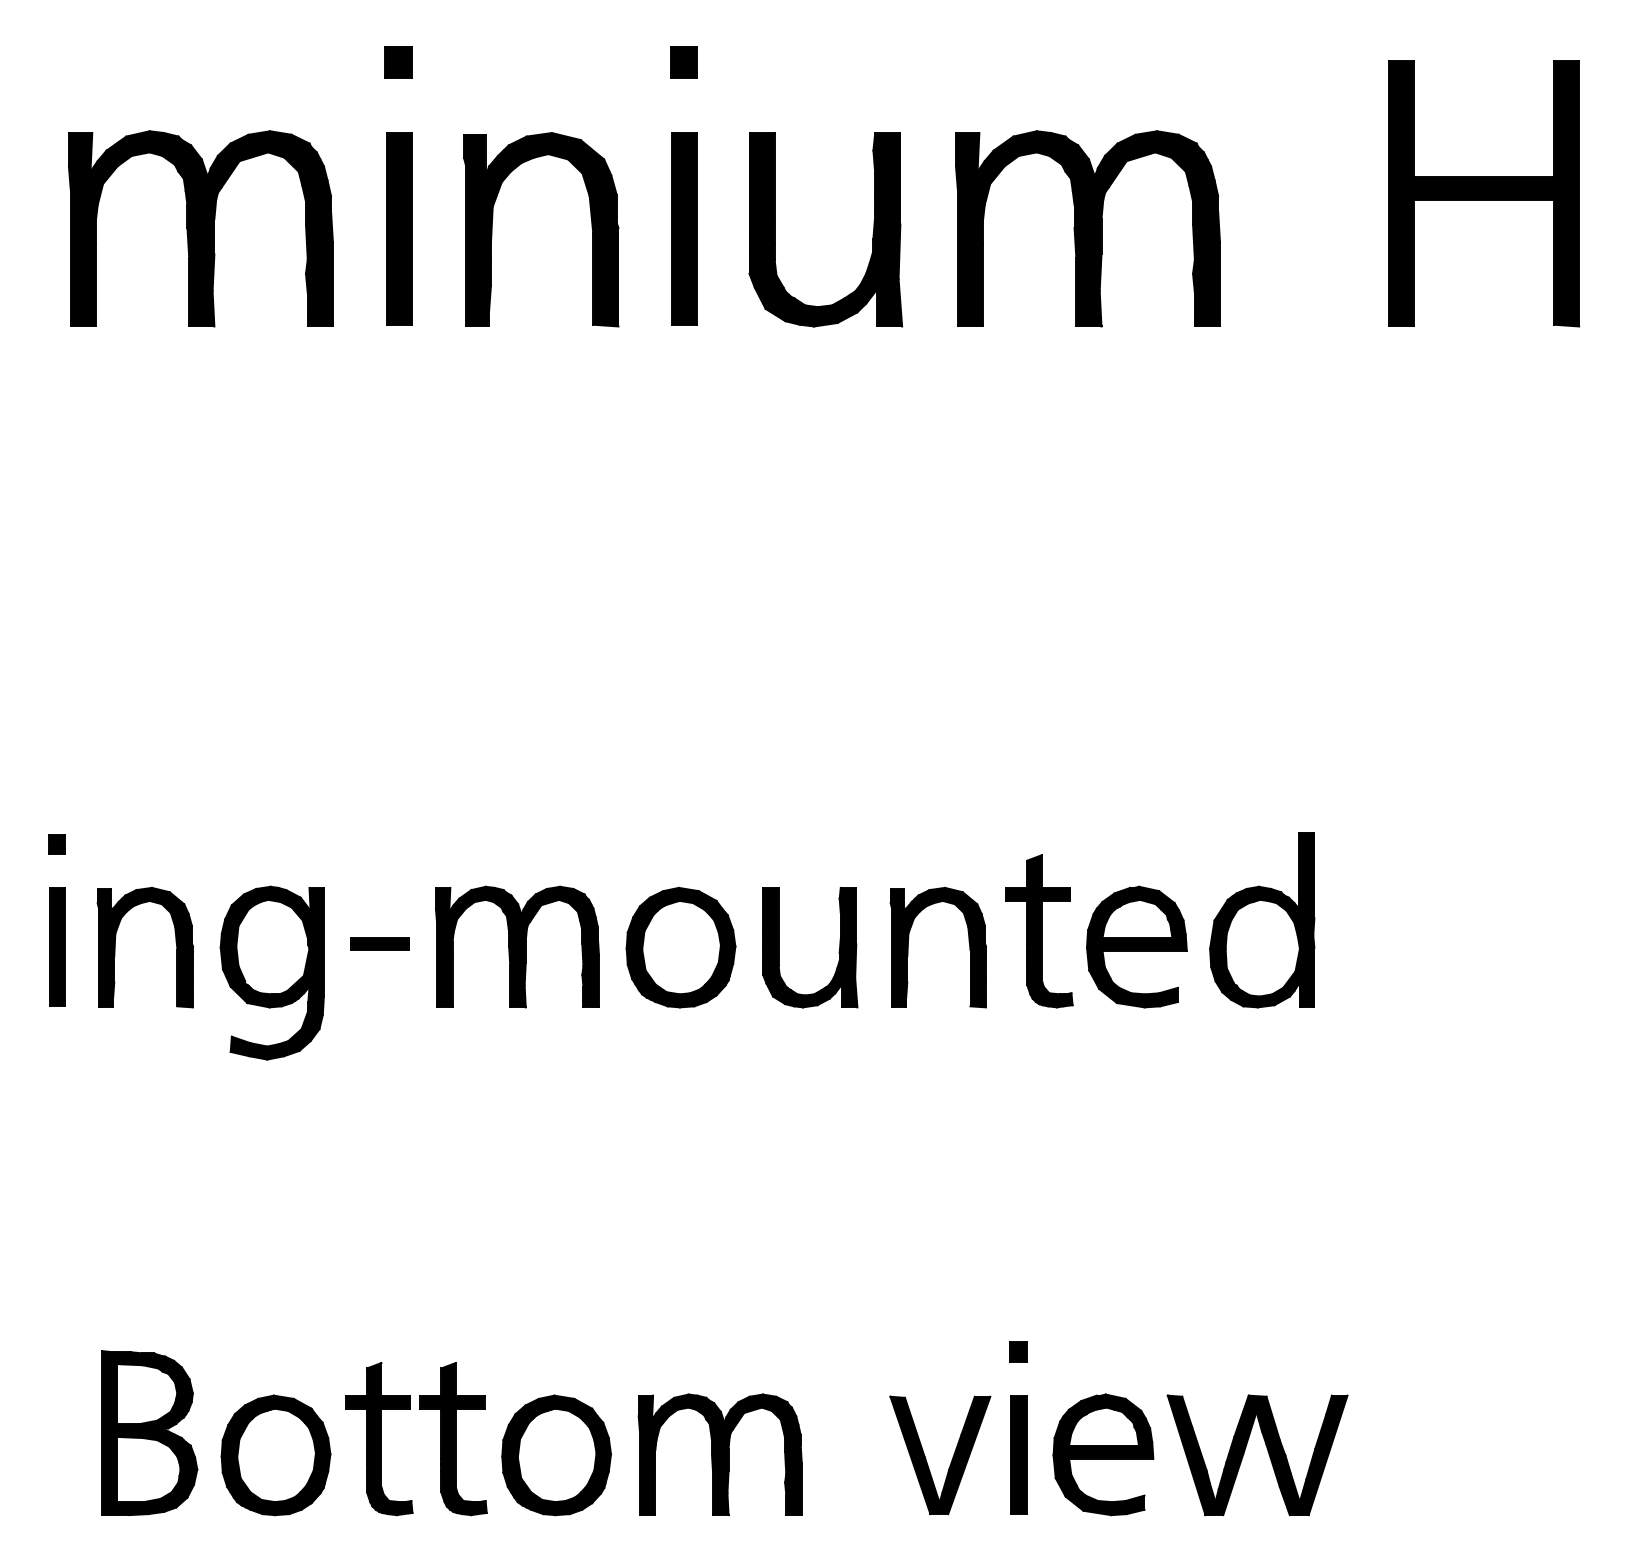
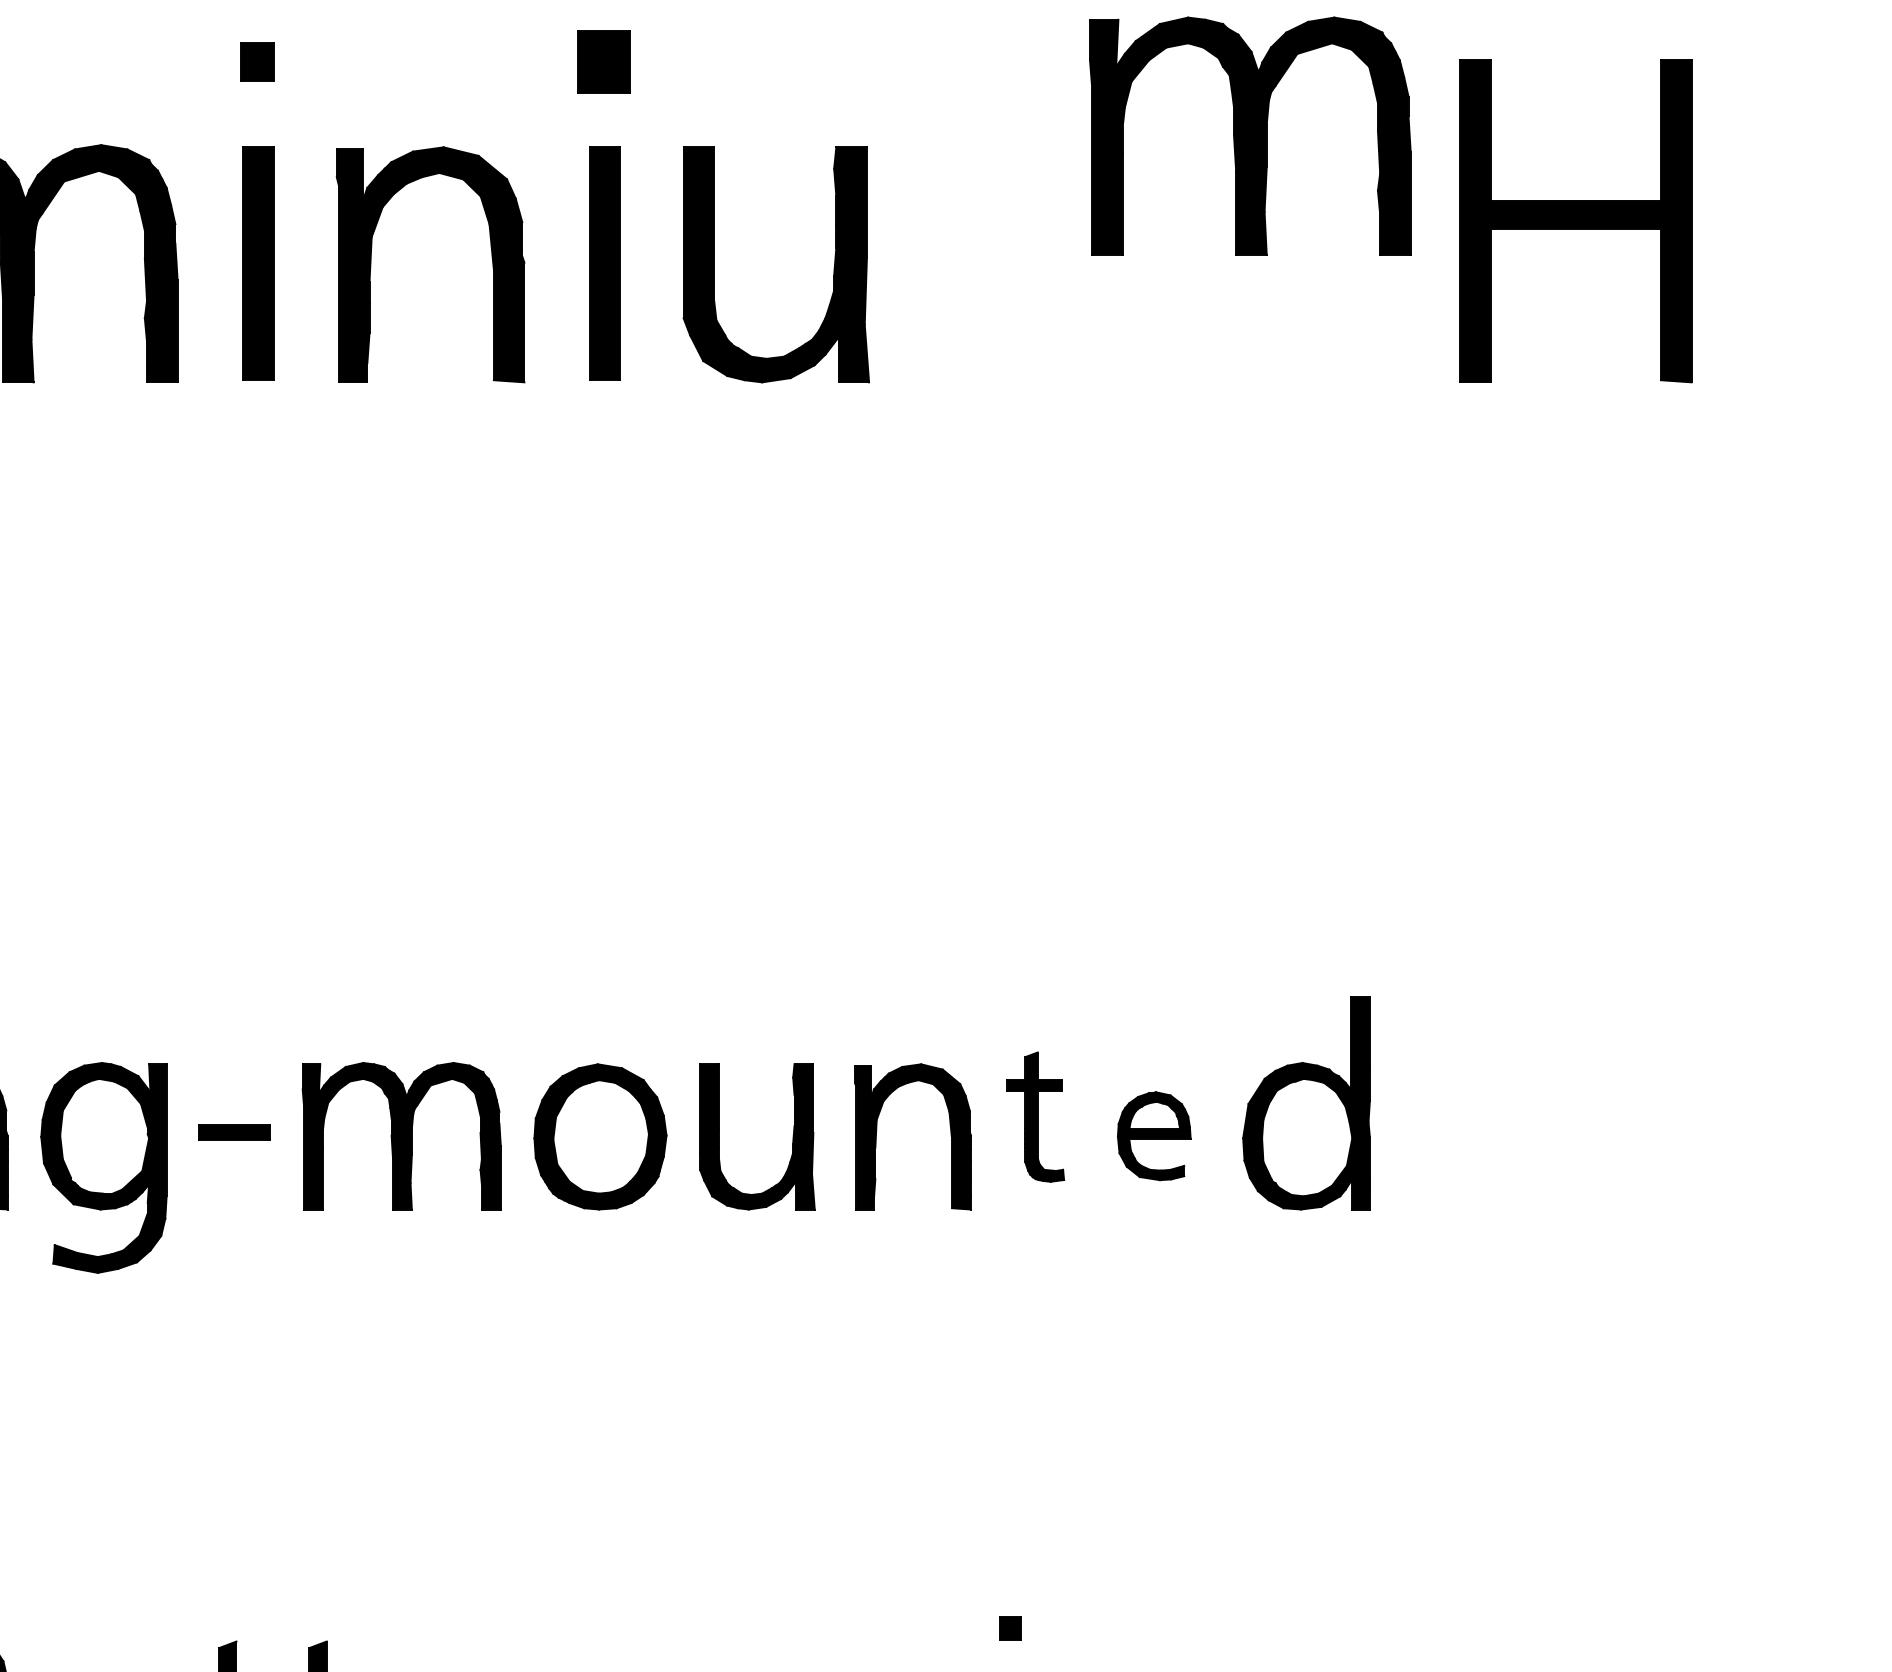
part: (683, 62) -> (603, 61), size x1.6
part: (1087, 228) -> (1249, 135), moved
part: (1039, 931) -> (1035, 1117), size x0.7
part: (1136, 946) -> (1153, 1135), size x0.6

